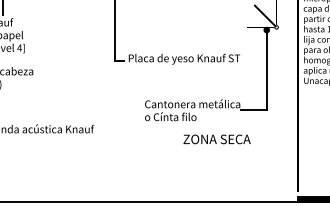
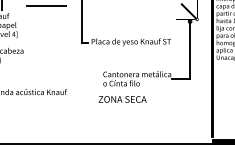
line: (65, 7) -> (46, 5), added
text: (216, 139) -> (122, 99), moved

